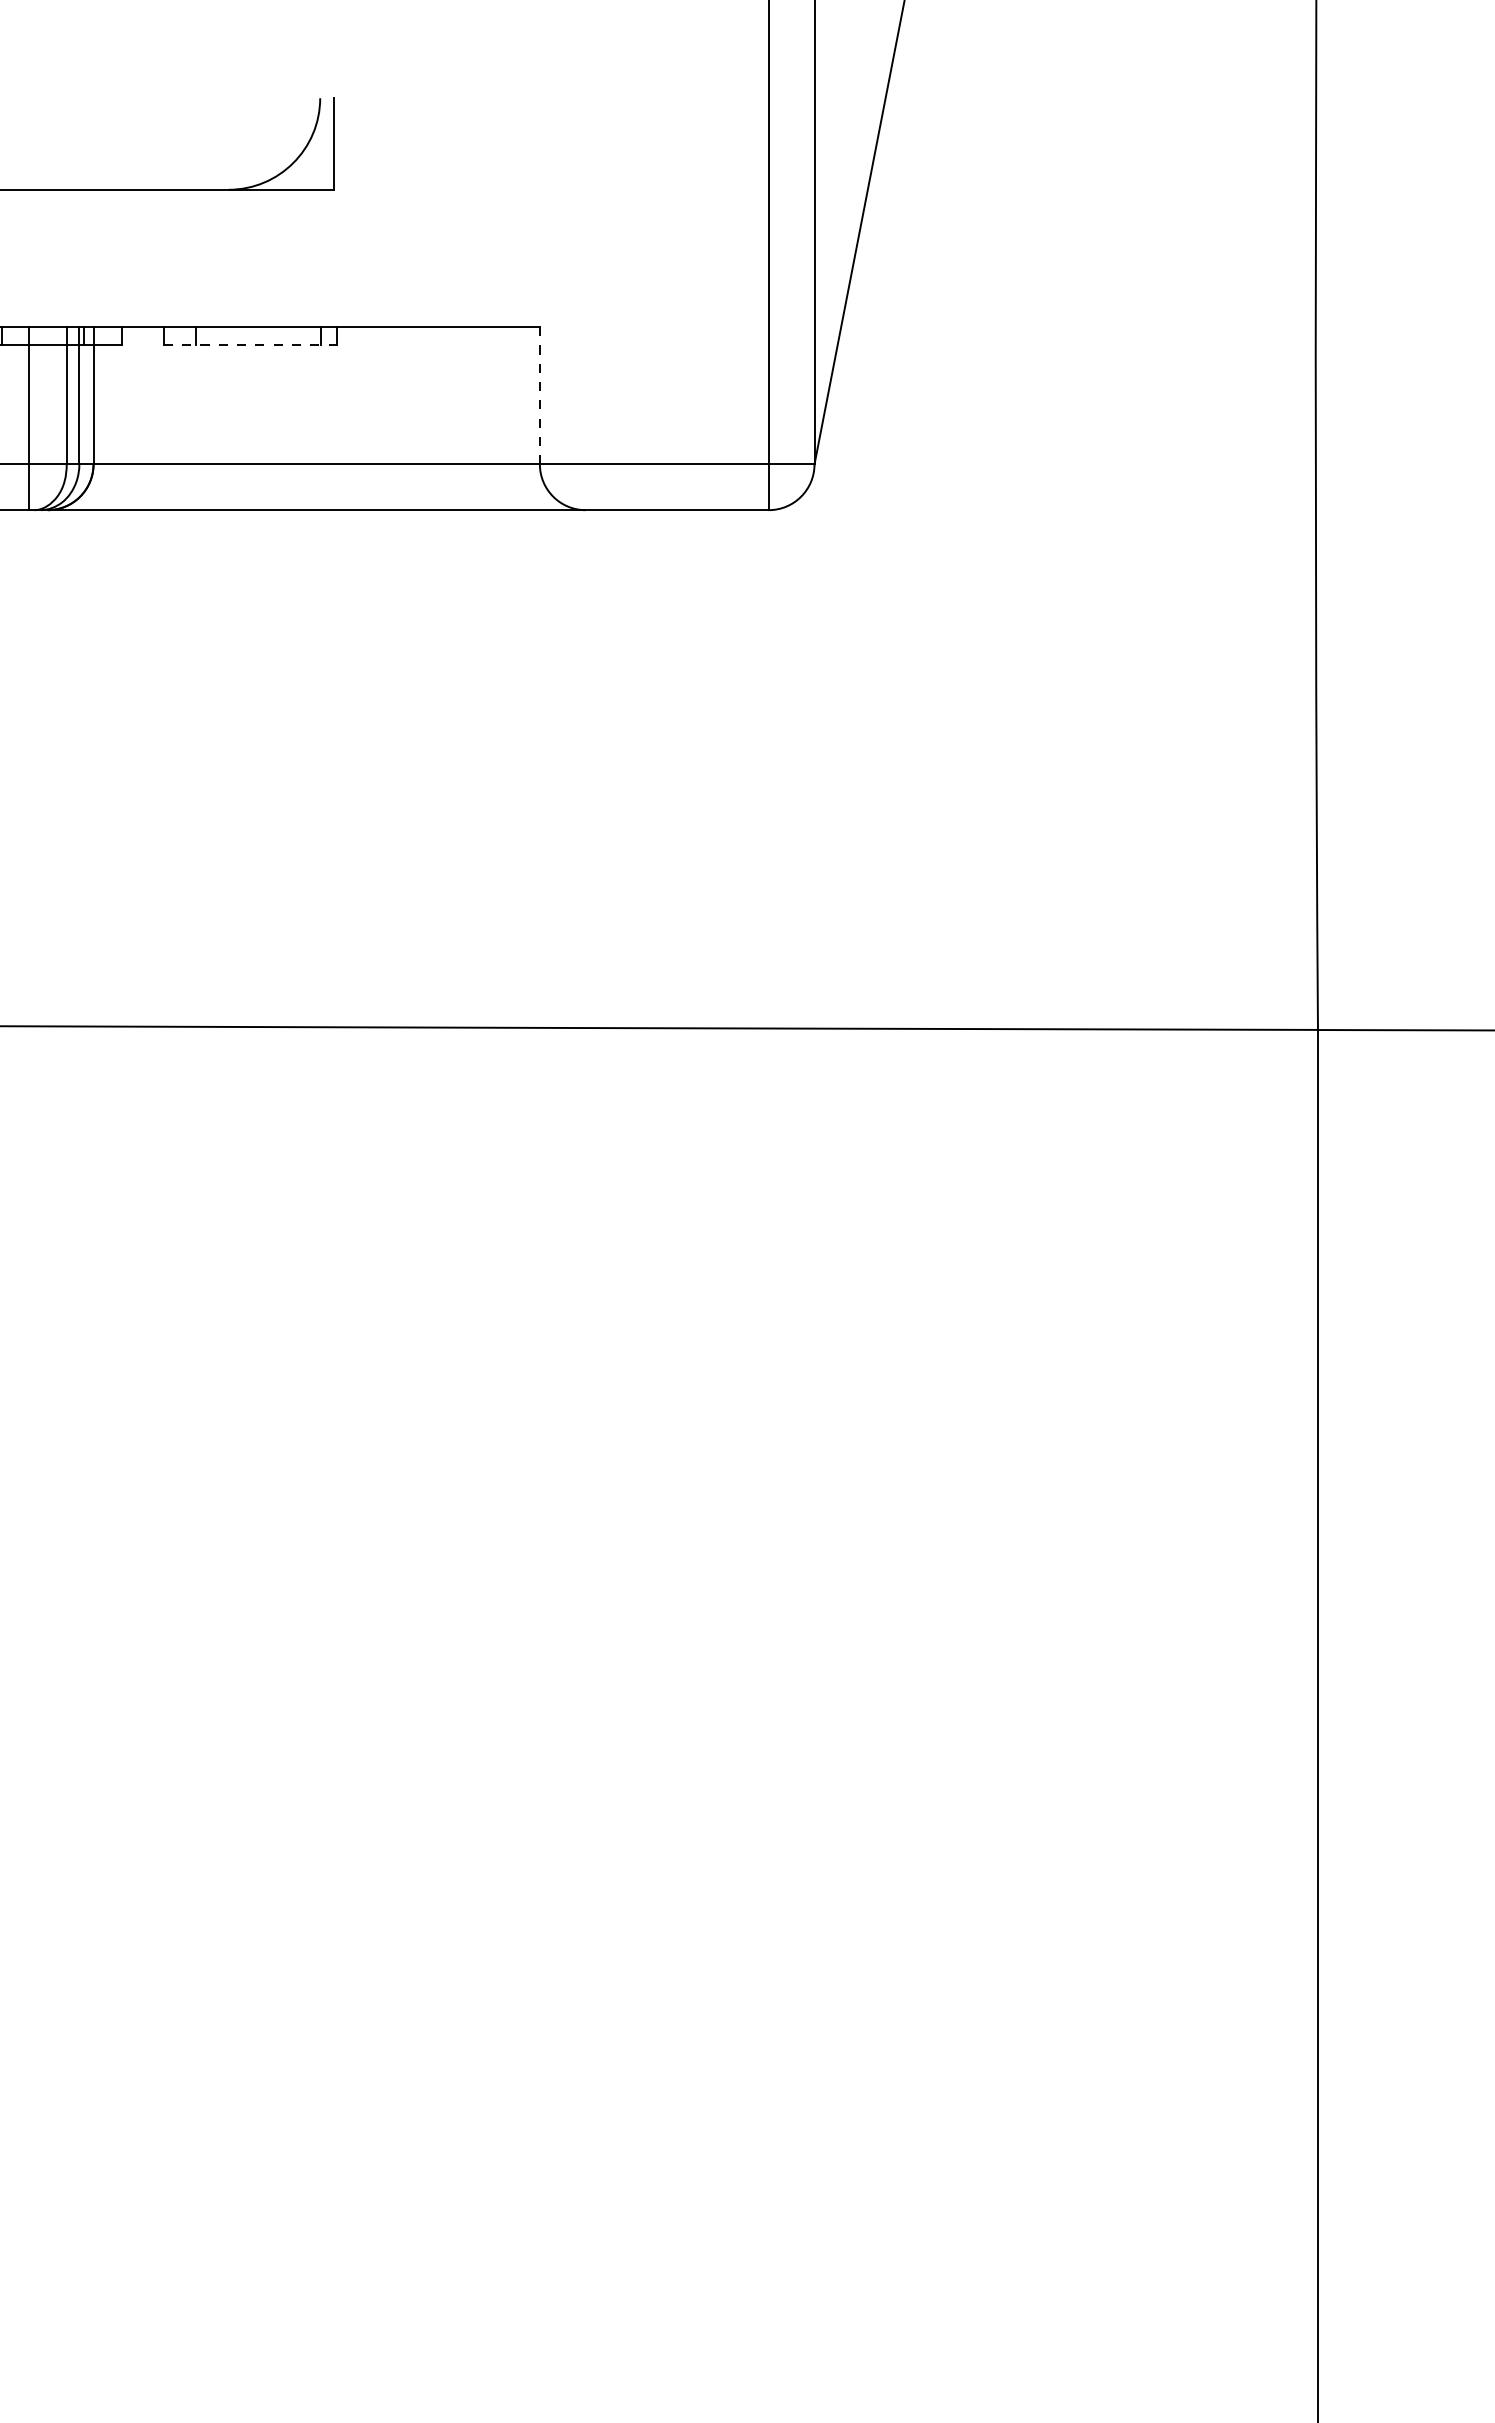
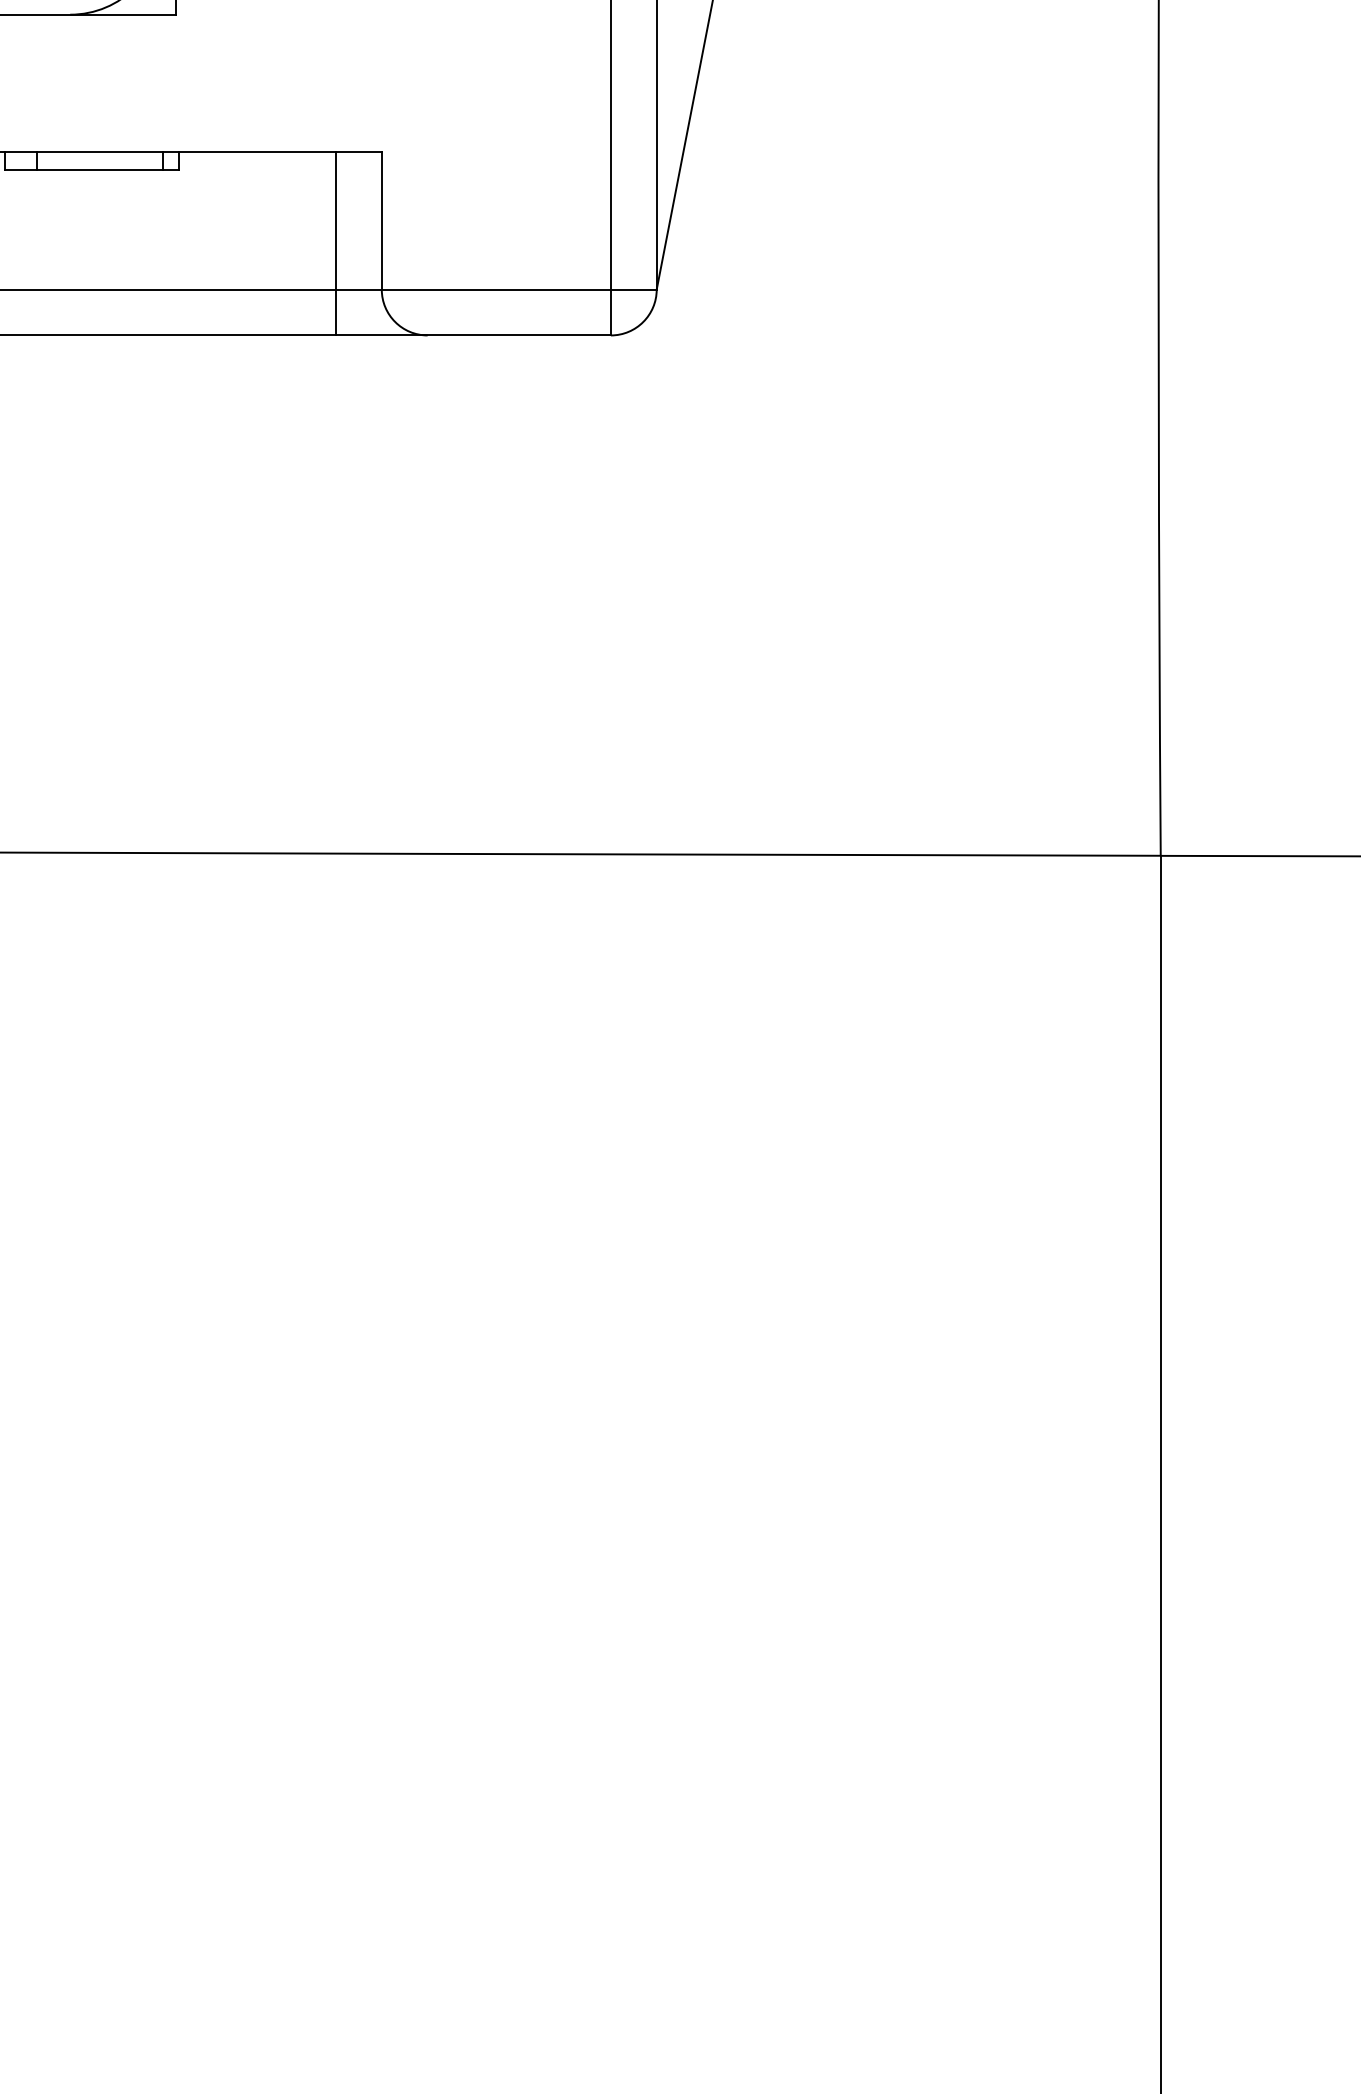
line: (250, 345) -> (92, 170), dashed -> solid
line: (539, 395) -> (381, 220), dashed -> solid
line: (494, 418) -> (336, 243), added

